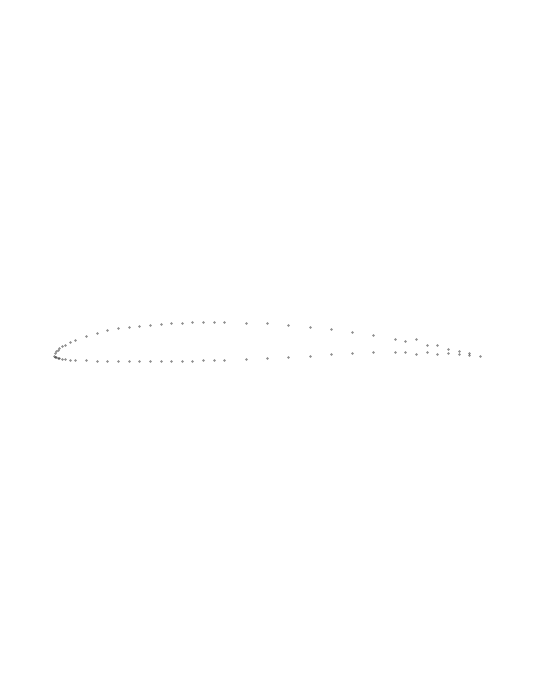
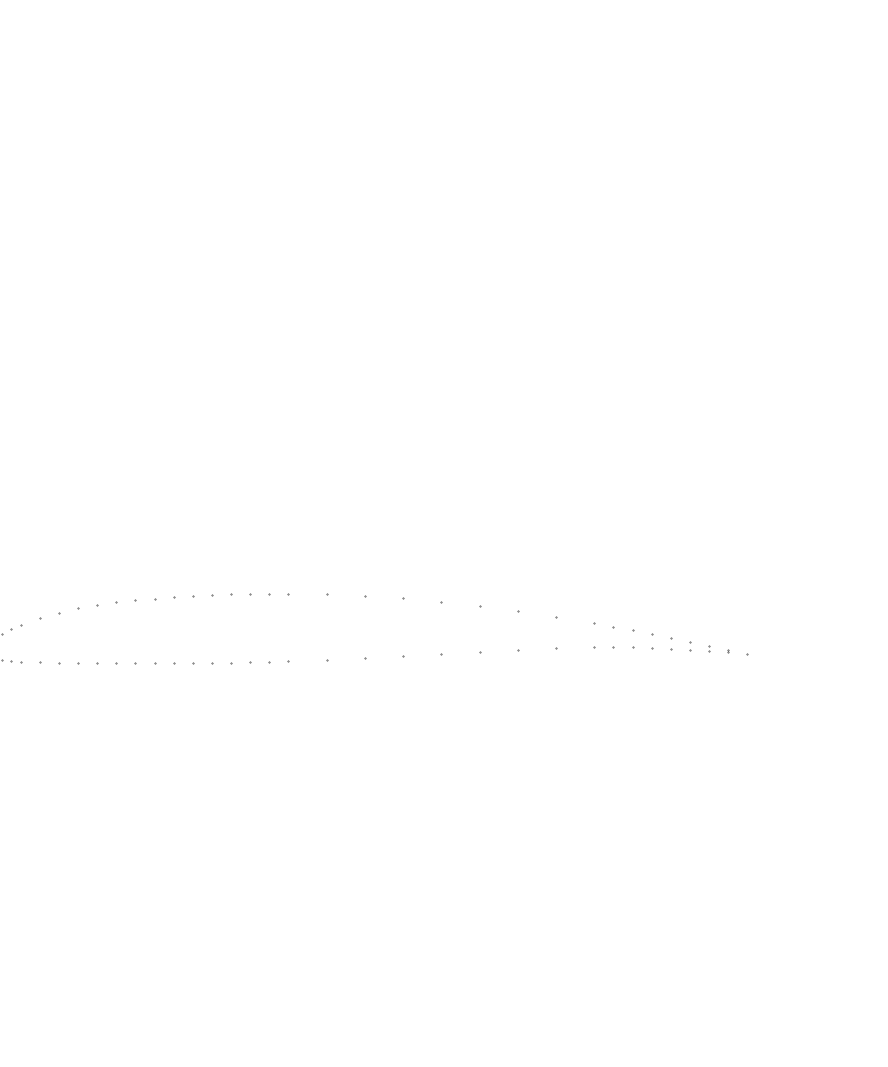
part: (416, 347) -> (633, 639), size x0.62
part: (437, 350) -> (671, 644), size x0.62

